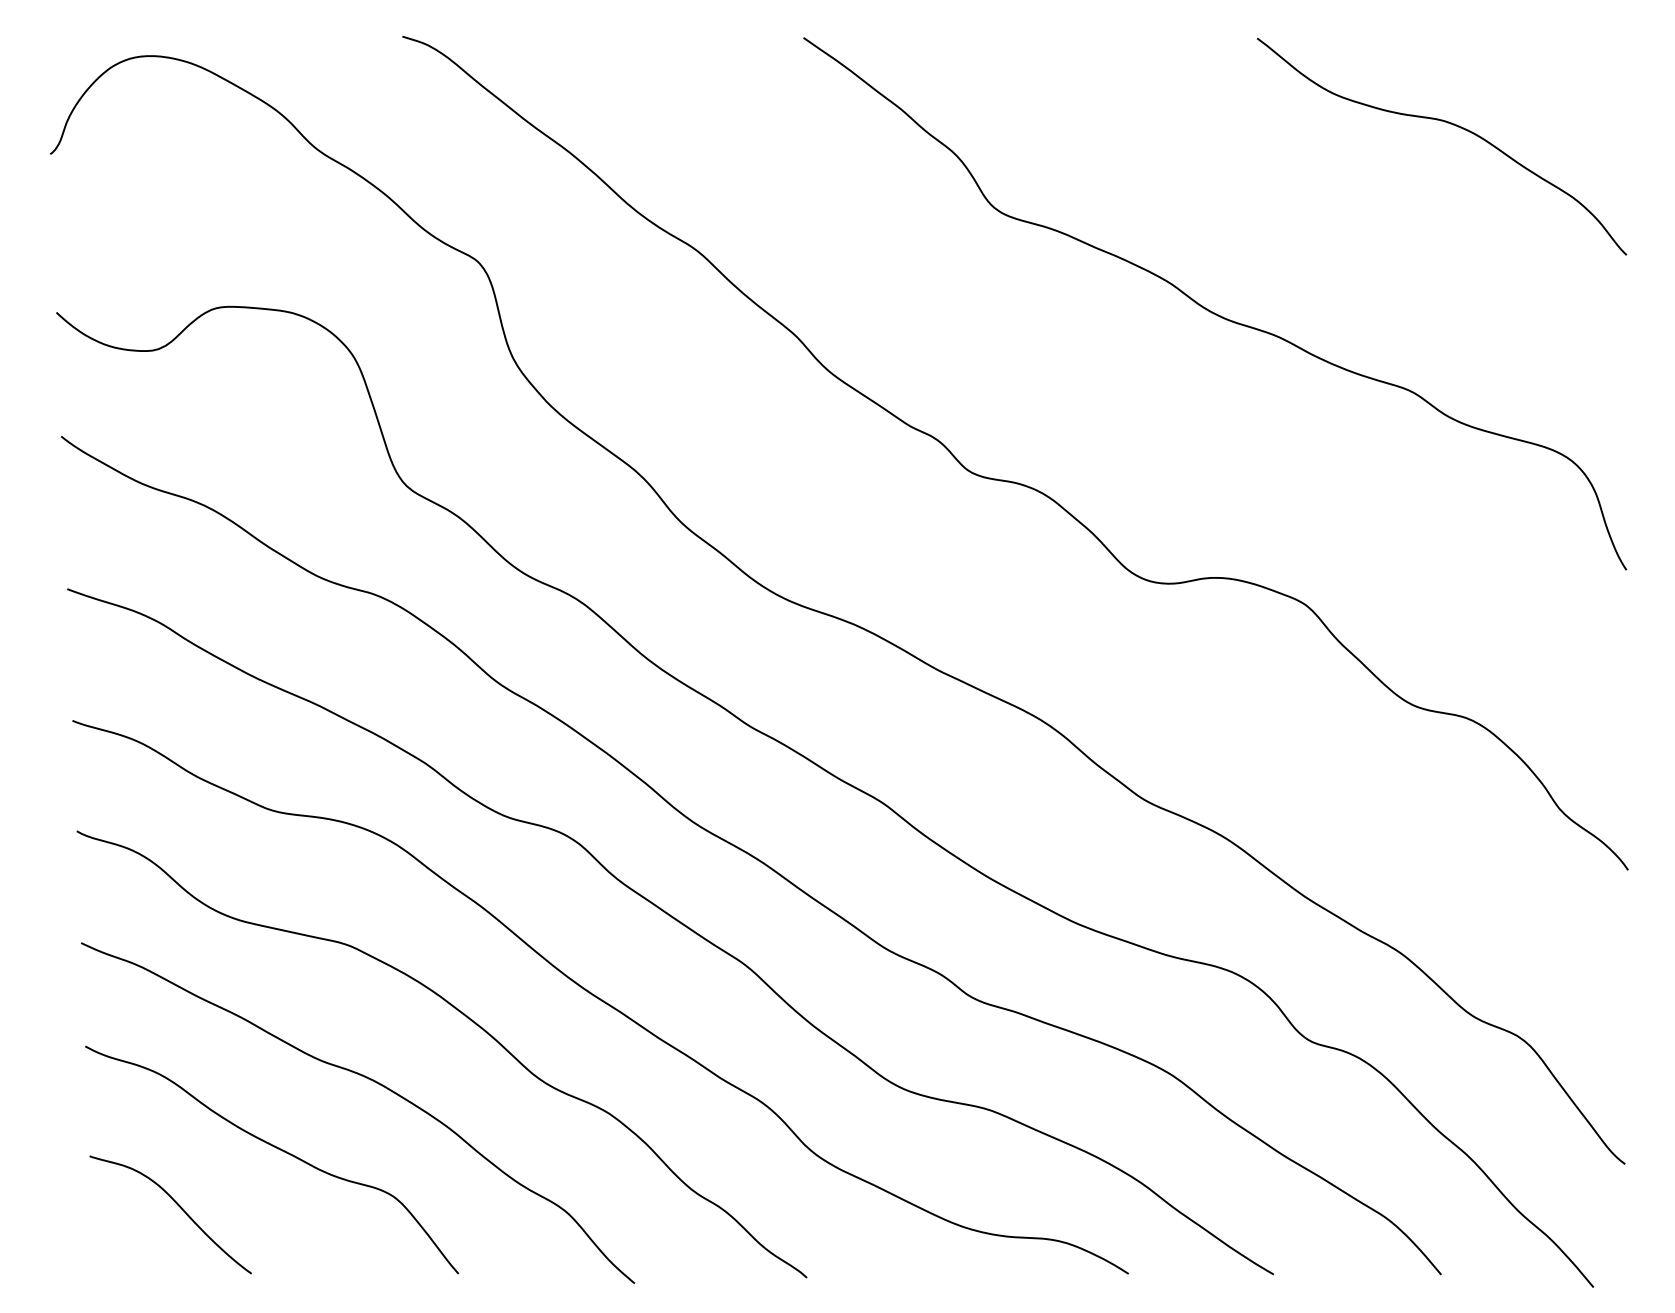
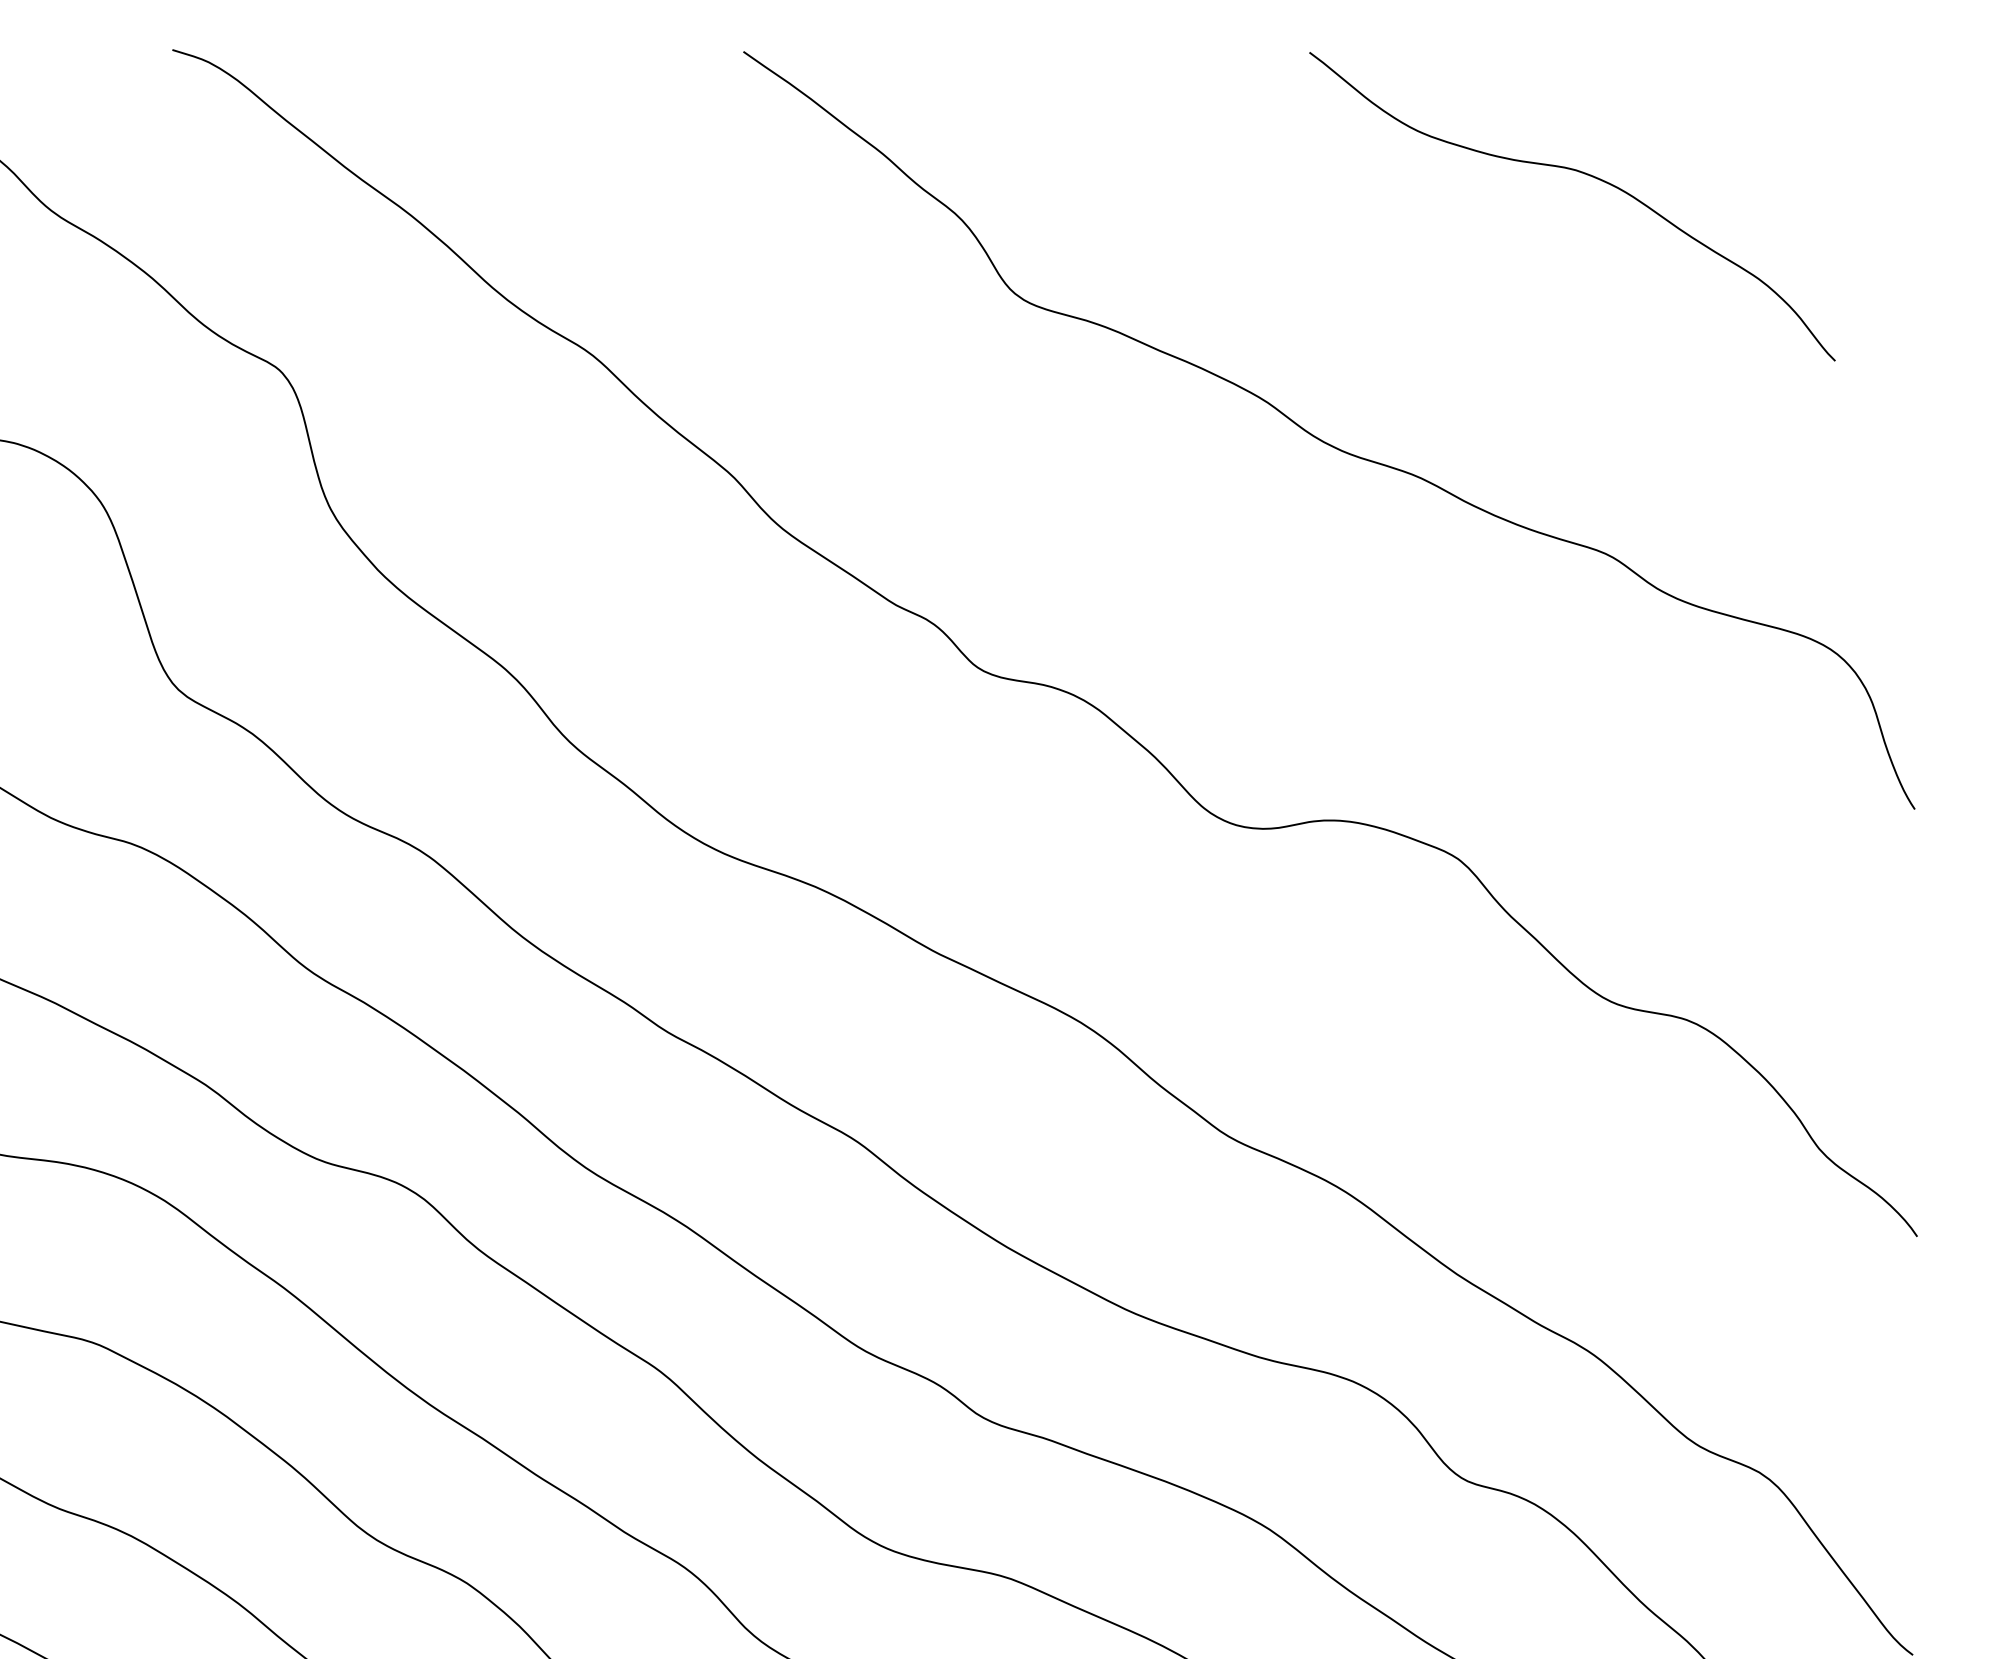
curve: (1450, 124) -> (1584, 175), moved

